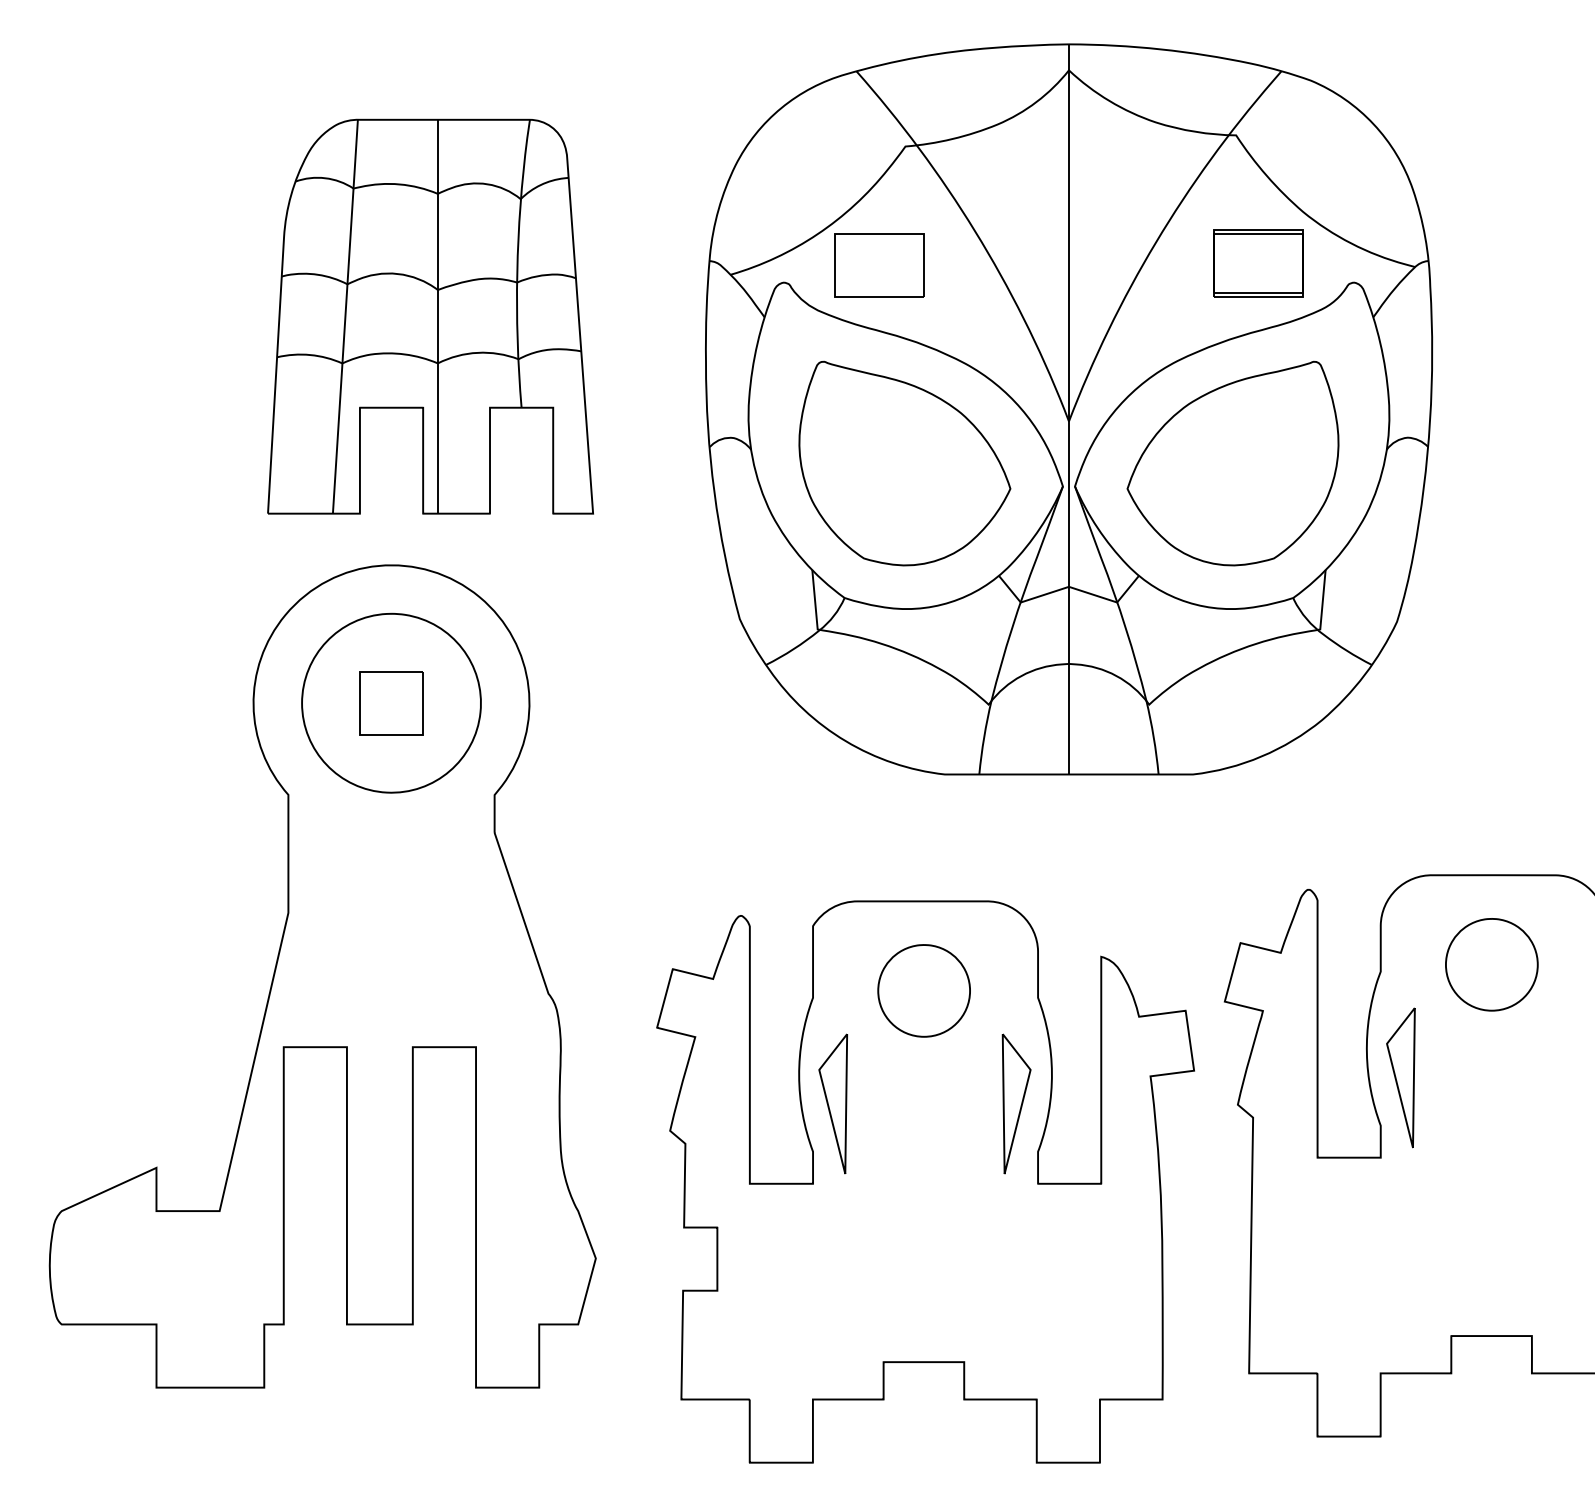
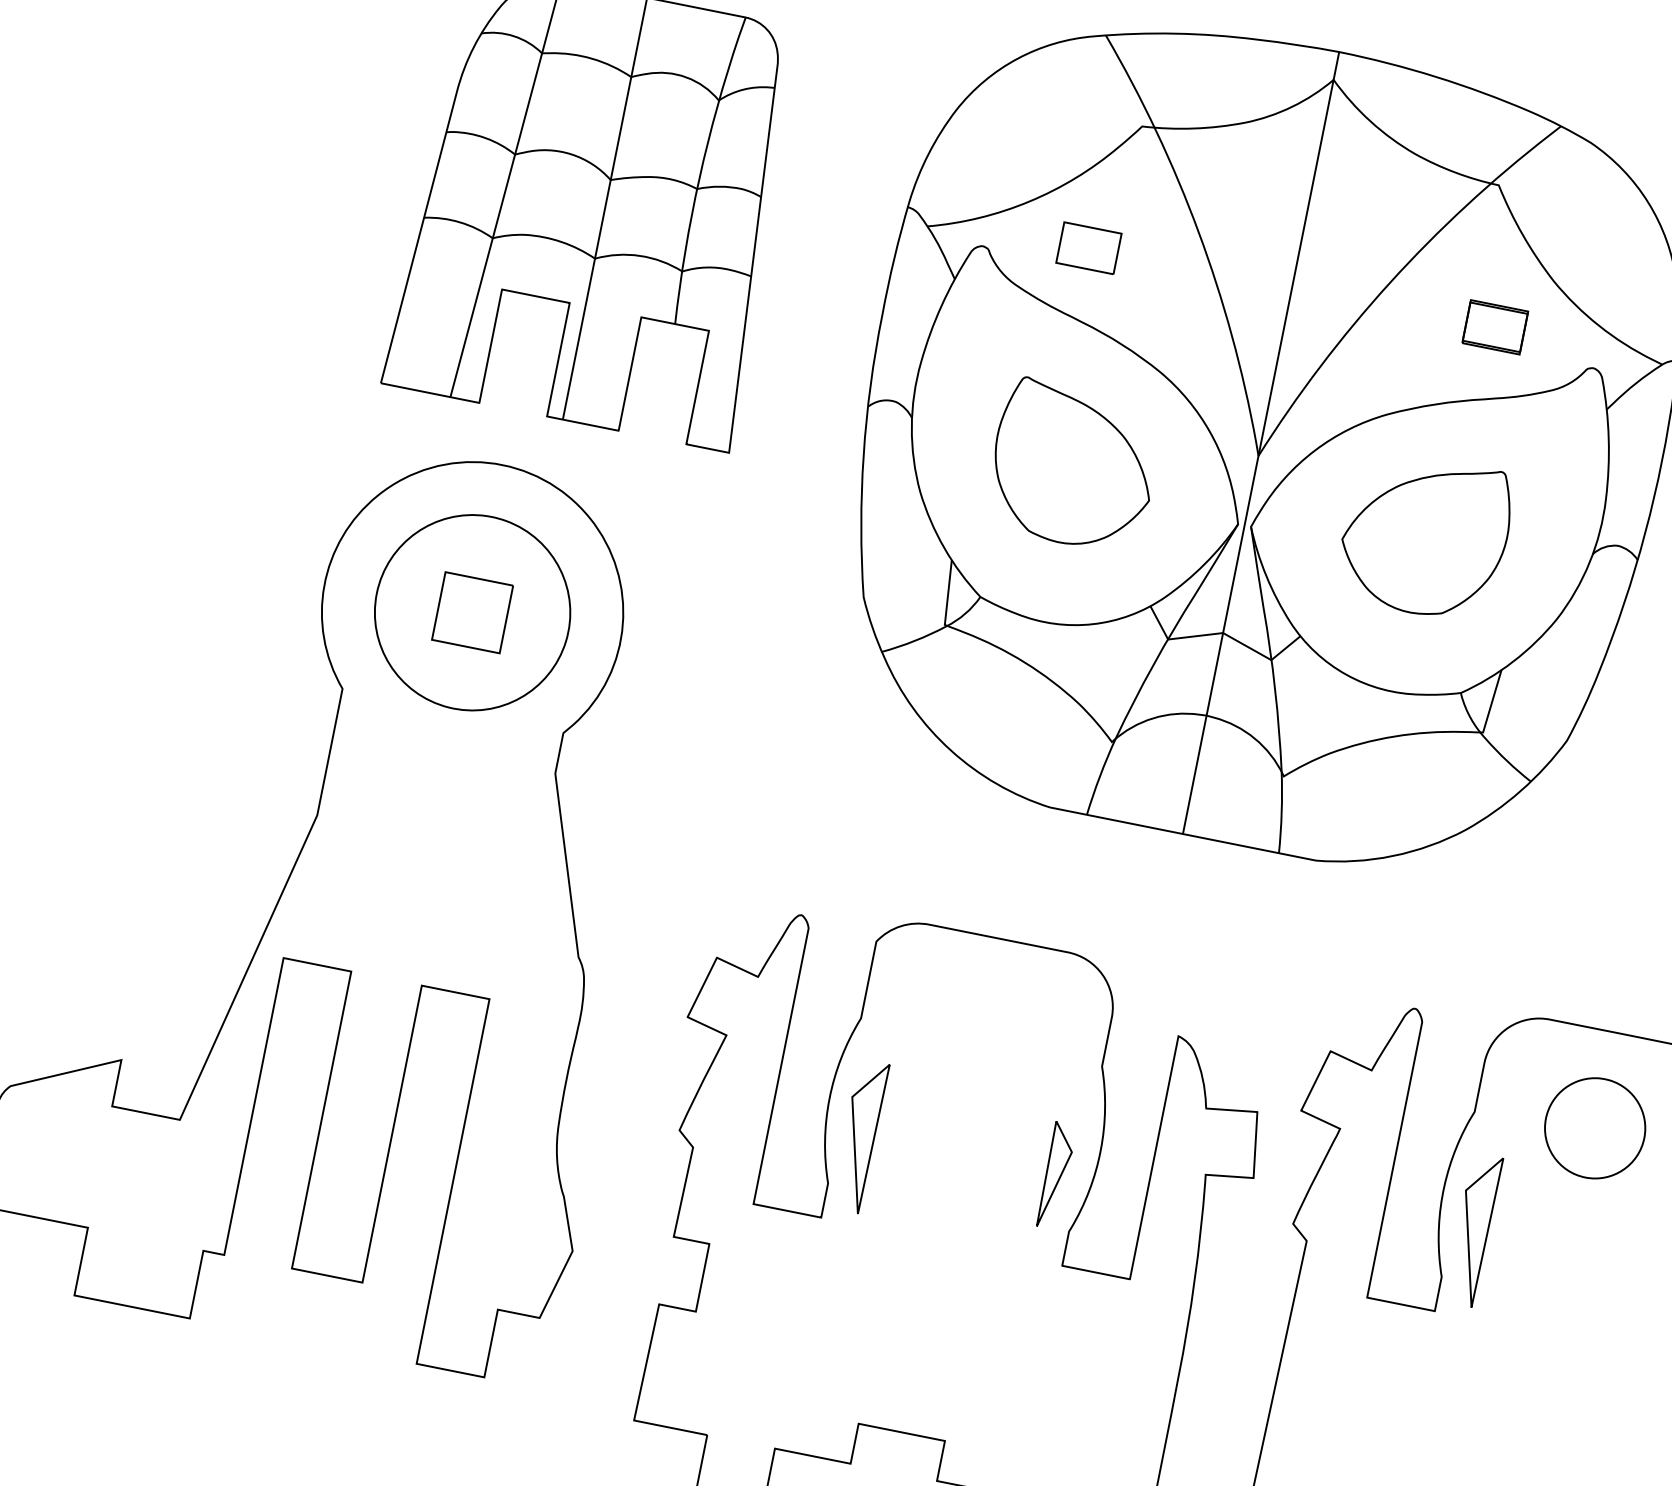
part: (1258, 263) -> (1495, 327), size x0.6
part: (879, 265) -> (1088, 248), size x0.6
part: (904, 463) -> (1073, 465), size x0.7
part: (1232, 463) -> (1424, 535), size x0.7
part: (923, 990) -> (980, 1034), removed
part: (1016, 1103) -> (1056, 1175), size x0.7

